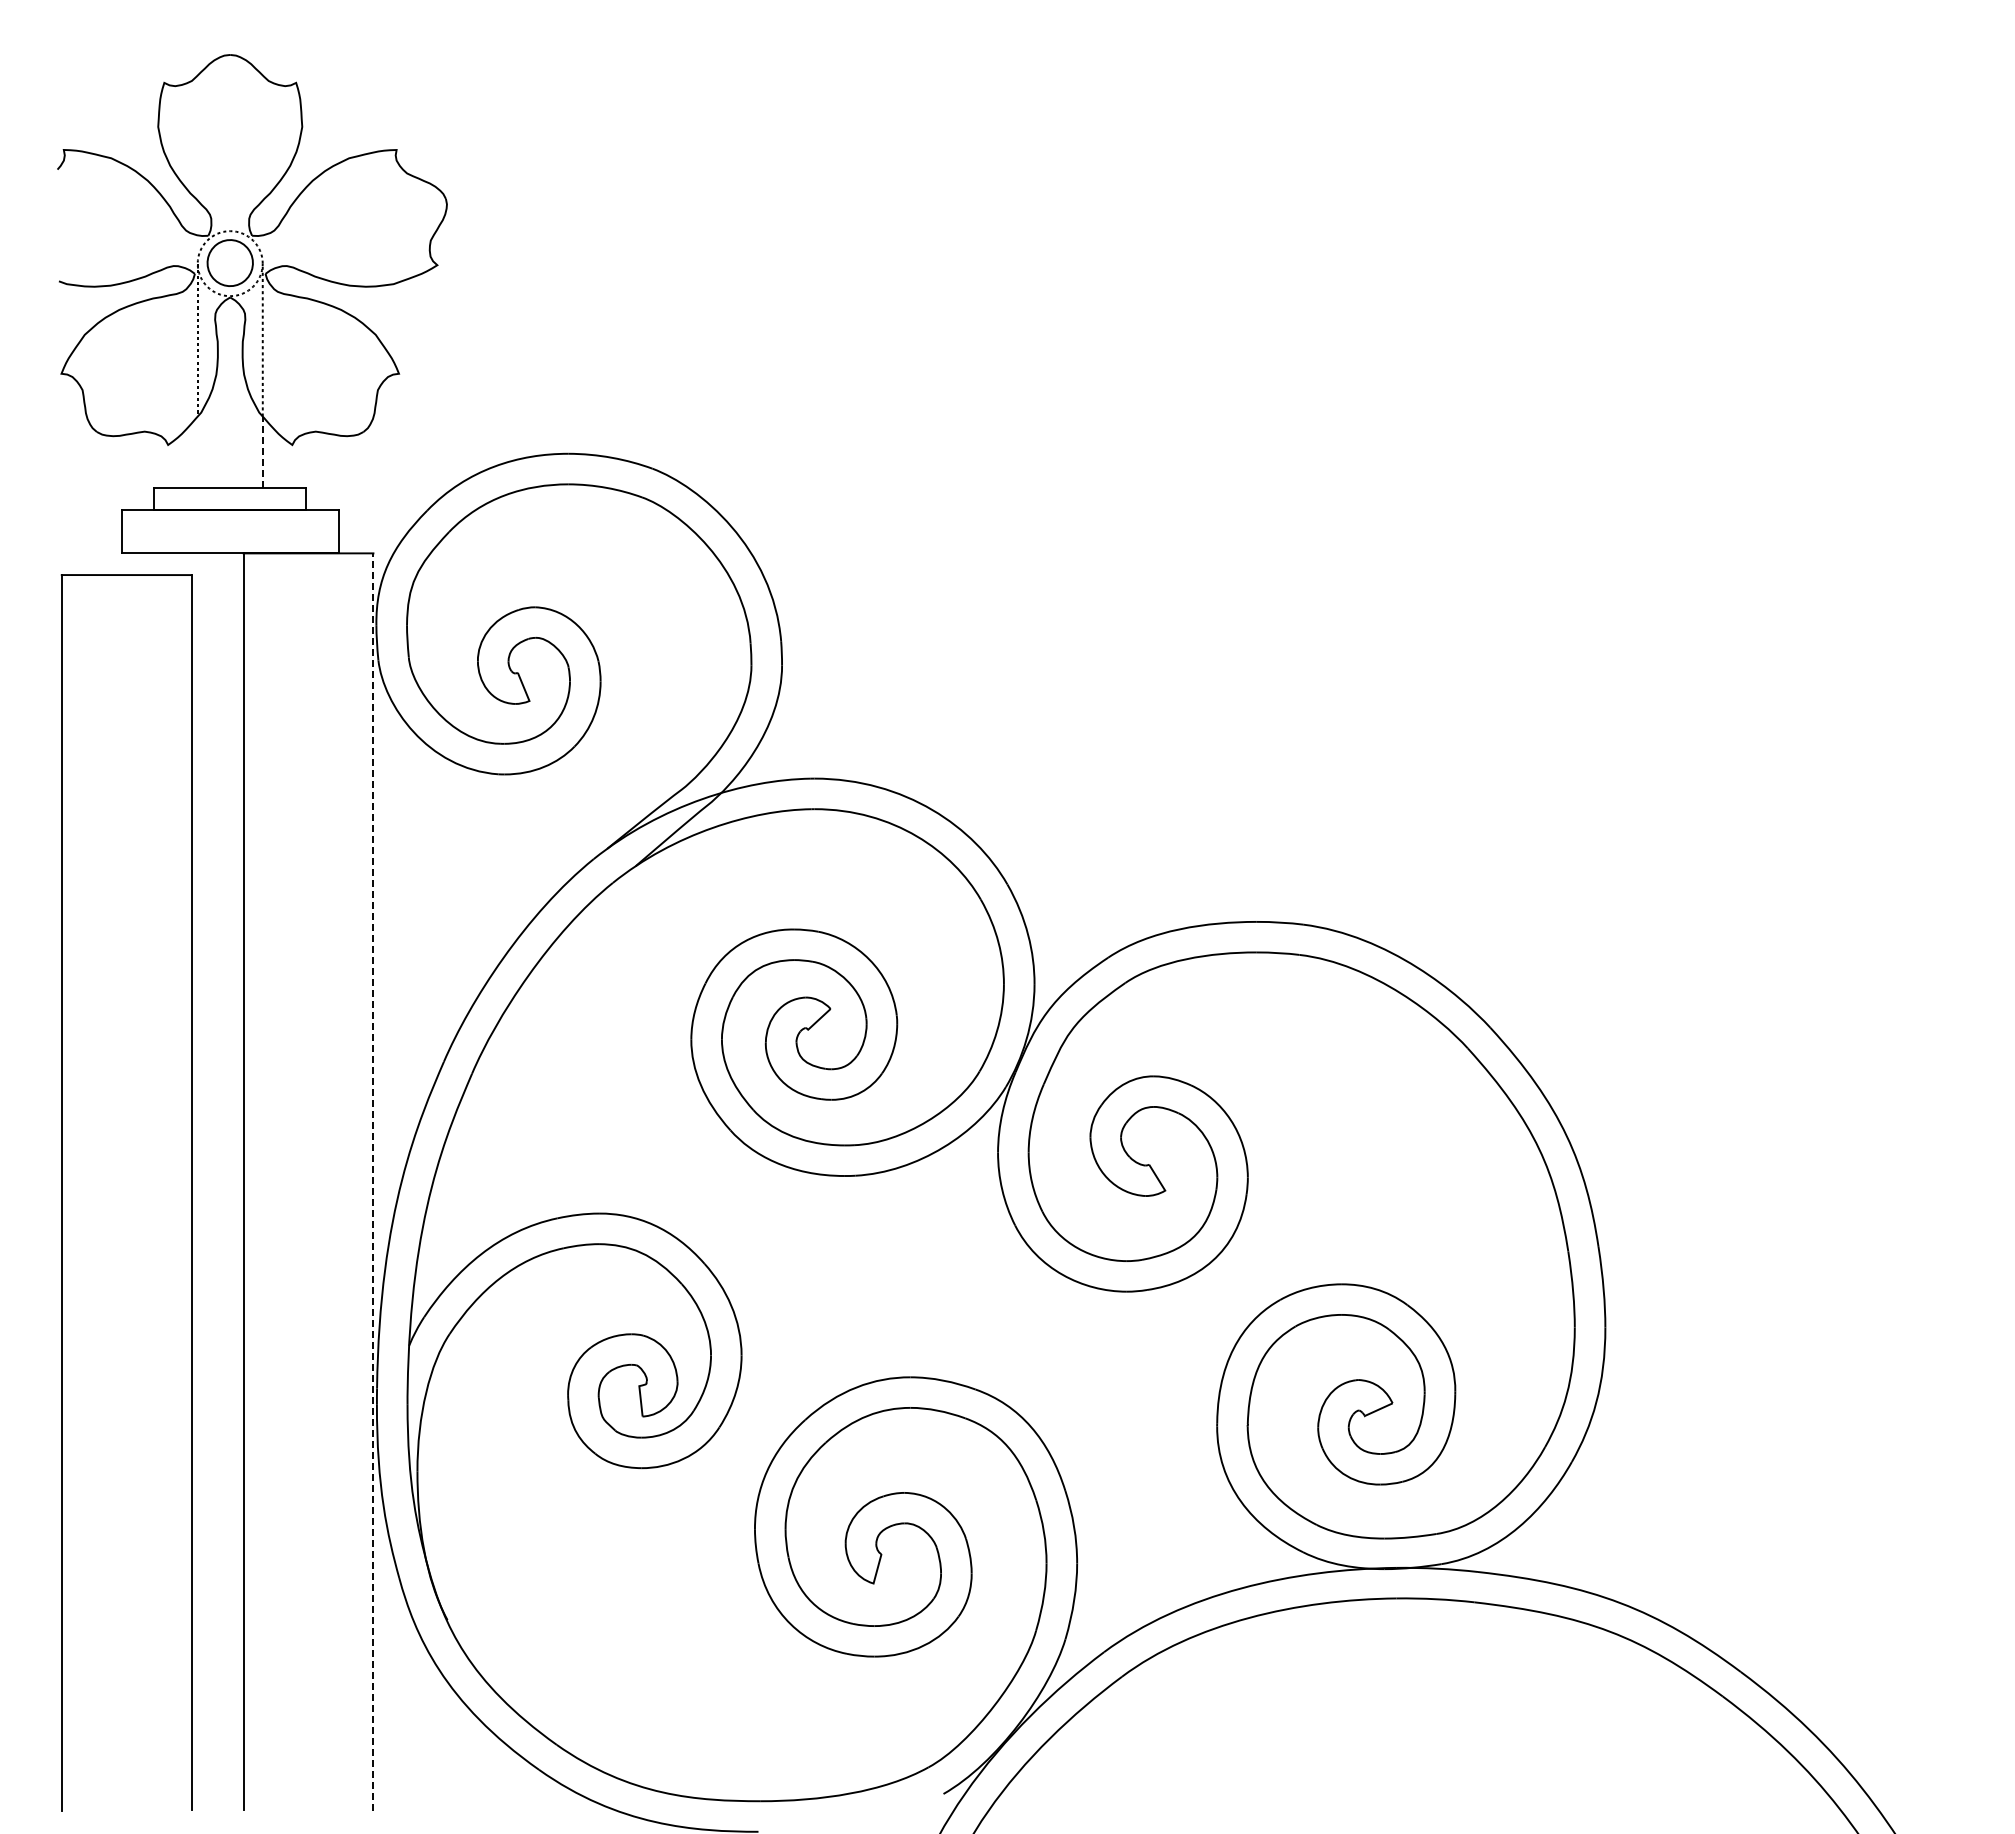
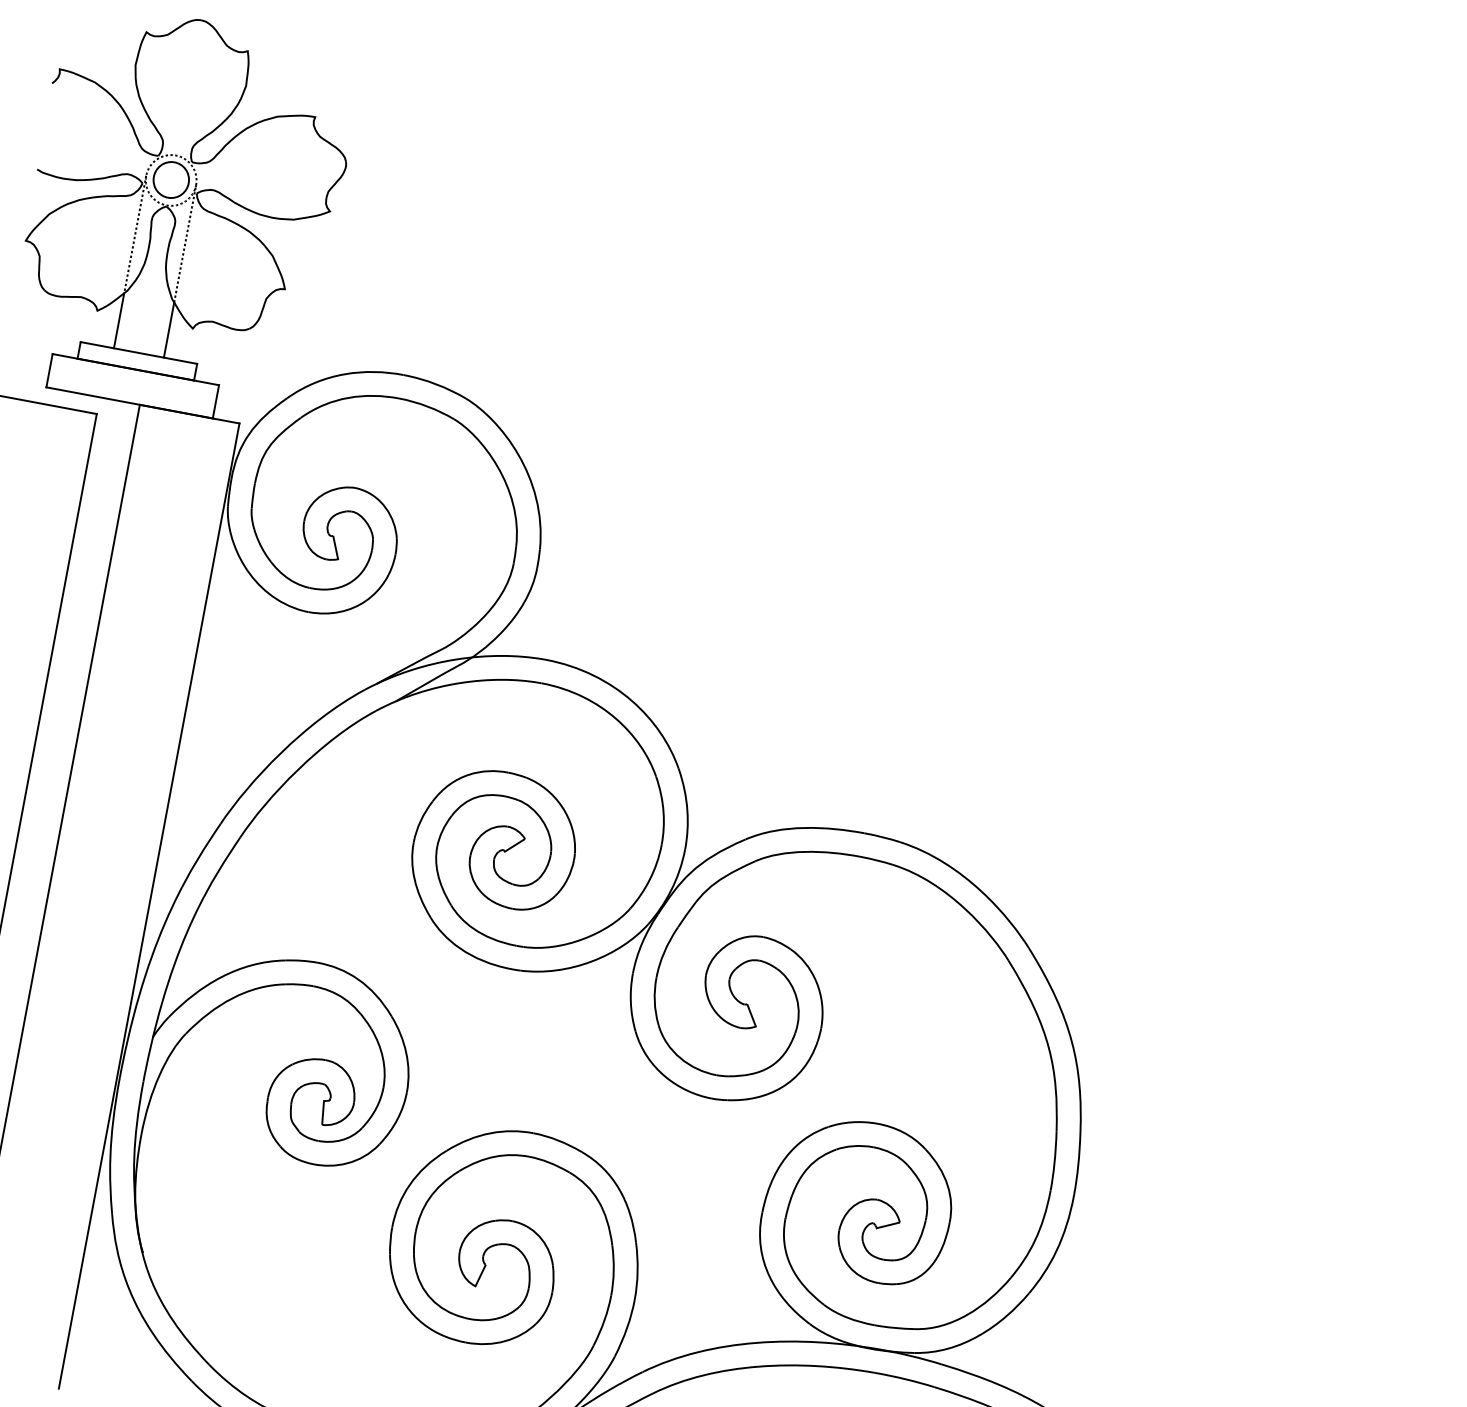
line: (197, 452) -> (118, 320), added
line: (262, 452) -> (168, 330), dashed -> solid
line: (373, 1181) -> (149, 905), dashed -> solid

